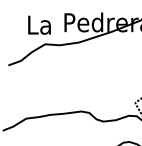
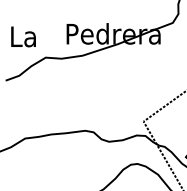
text: (39, 24) -> (23, 36), moved

